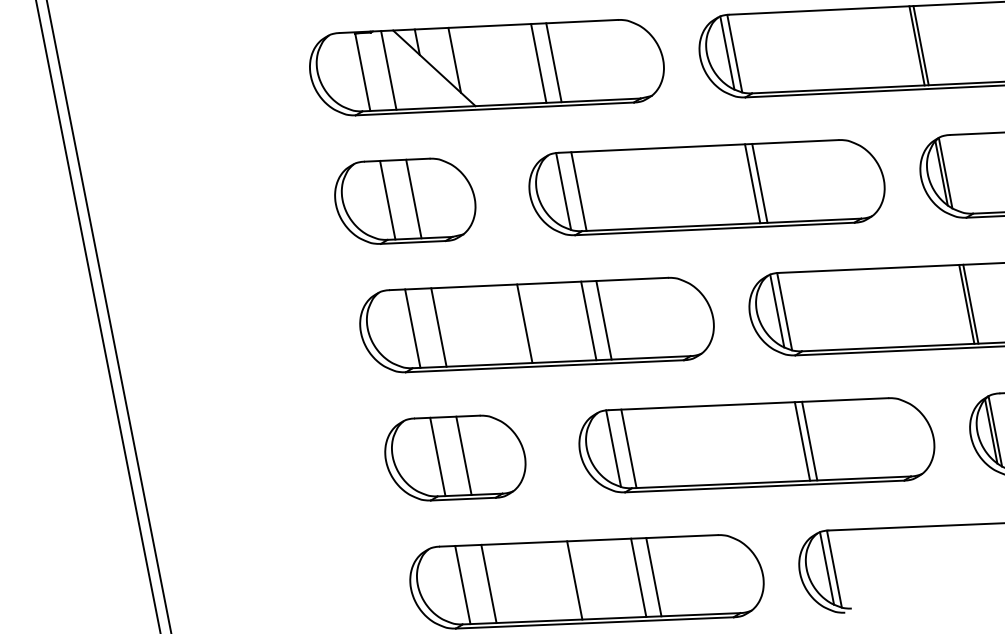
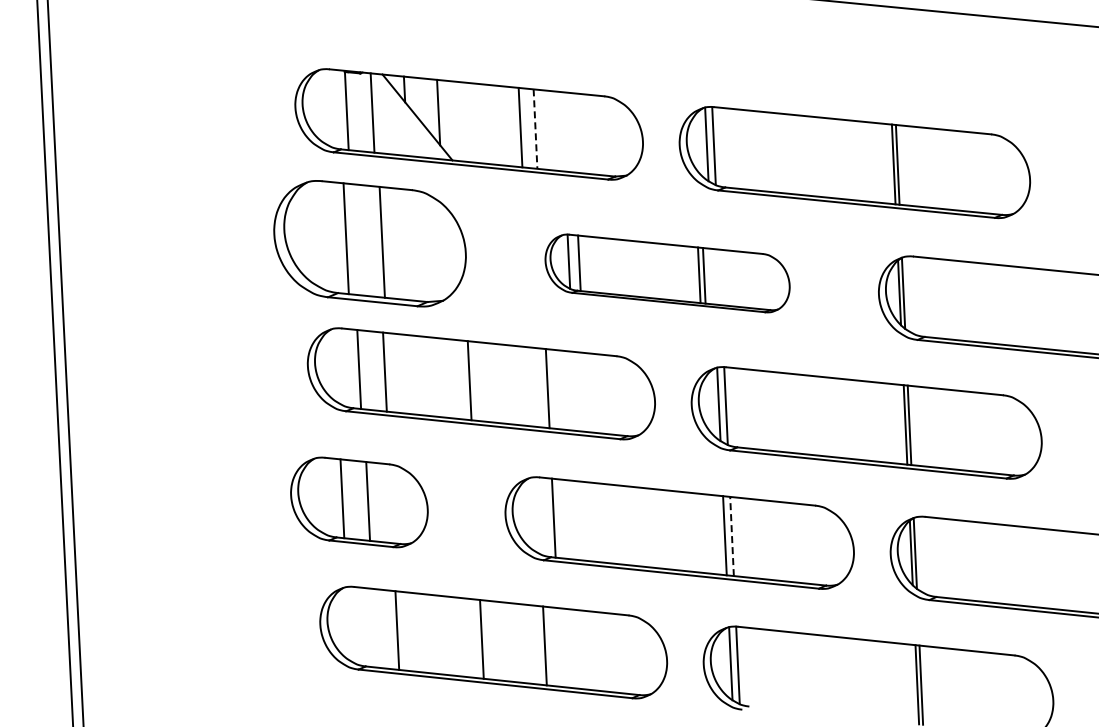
line: (553, 63) -> (535, 129), solid -> dashed
part: (706, 187) -> (667, 273), size x0.7
part: (404, 201) -> (369, 243), size x1.4
line: (588, 320) -> (532, 386), removed
line: (810, 441) -> (732, 536), solid -> dashed
line: (613, 448) -> (538, 515), removed
part: (455, 458) -> (359, 502), moved
line: (653, 577) -> (559, 647), removed
line: (462, 584) -> (371, 627), removed

